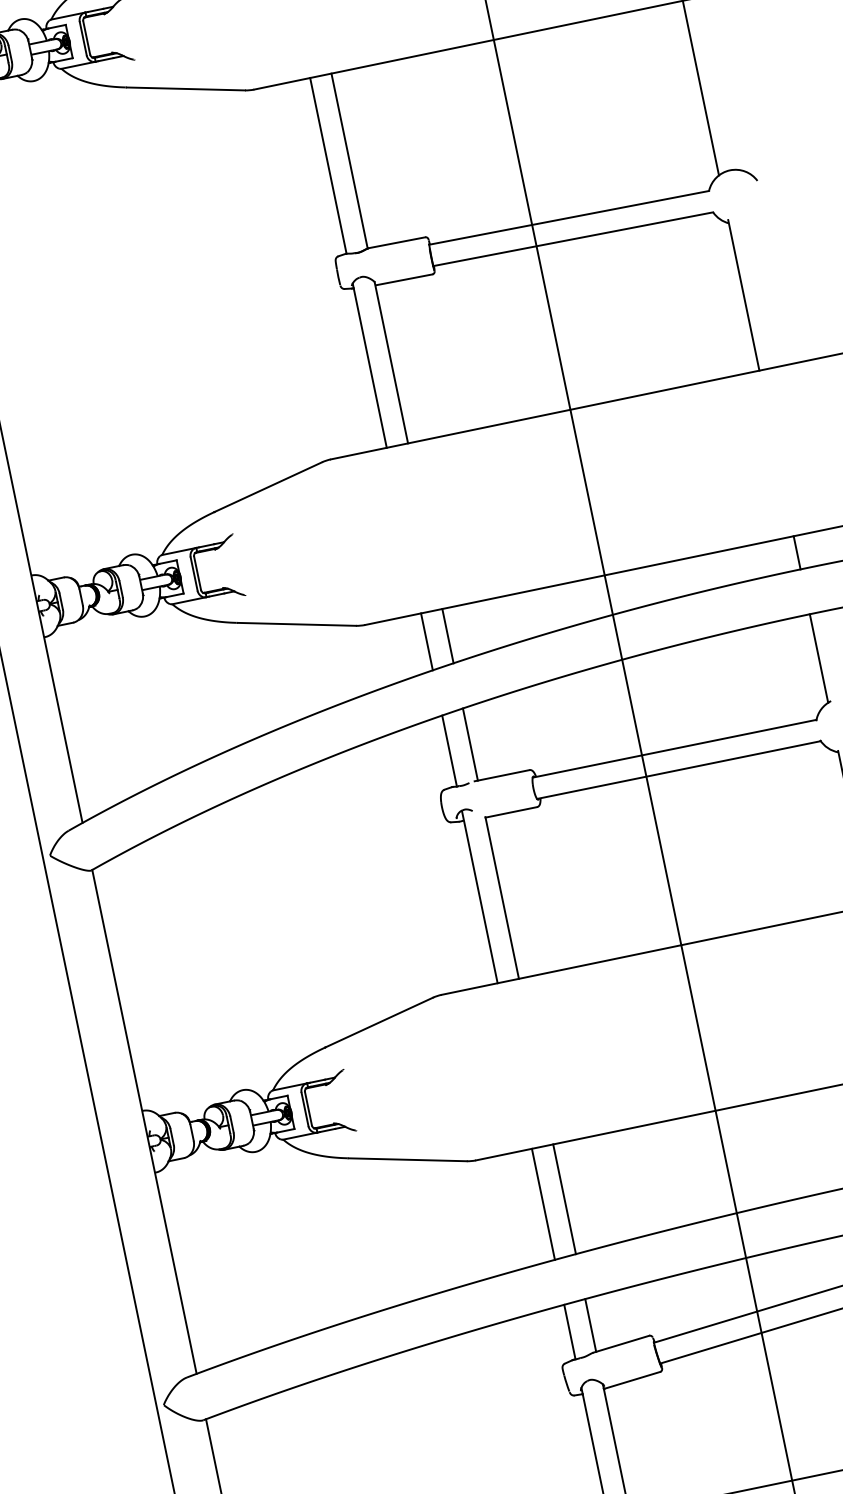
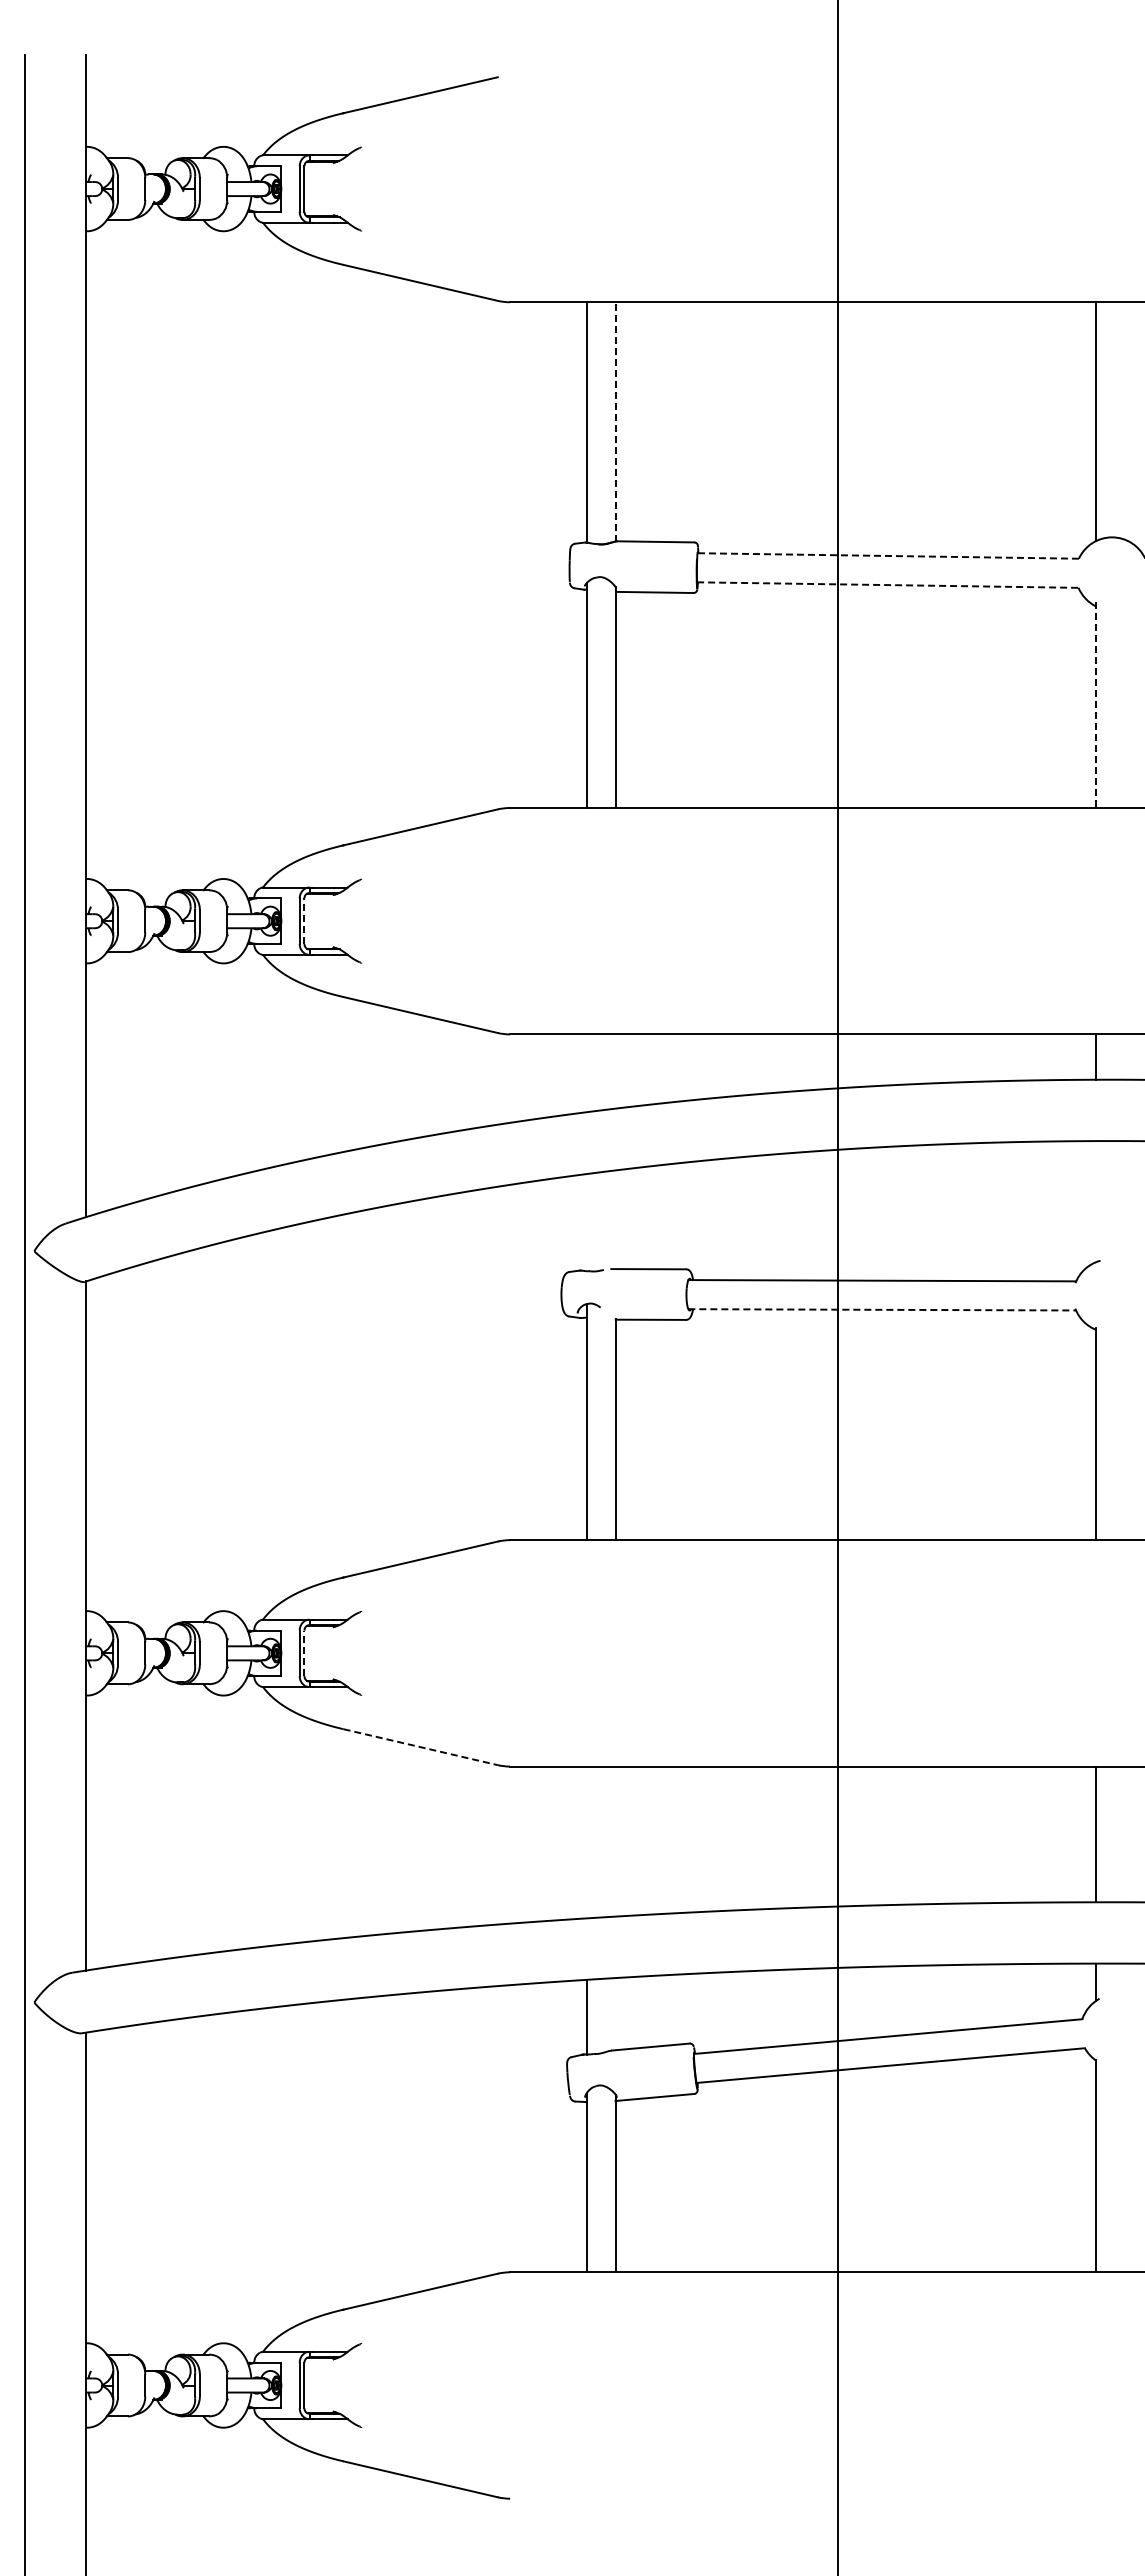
line: (349, 160) -> (615, 421), solid -> dashed
line: (569, 217) -> (888, 555), solid -> dashed
line: (573, 239) -> (887, 585), solid -> dashed
line: (744, 295) -> (1096, 705), solid -> dashed
line: (197, 573) -> (304, 921), solid -> dashed
line: (447, 636) -> (615, 1071), removed
line: (426, 642) -> (586, 1073), removed
line: (819, 658) -> (1096, 1201), removed
line: (470, 744) -> (615, 1219), removed
line: (449, 750) -> (586, 1222), removed
line: (679, 769) -> (882, 1309), solid -> dashed
line: (308, 1108) -> (304, 1653), solid -> dashed
line: (408, 1159) -> (421, 1747), solid -> dashed
line: (564, 1199) -> (615, 1841), removed
line: (543, 1204) -> (586, 1842), removed
line: (590, 1325) -> (615, 2014), removed

